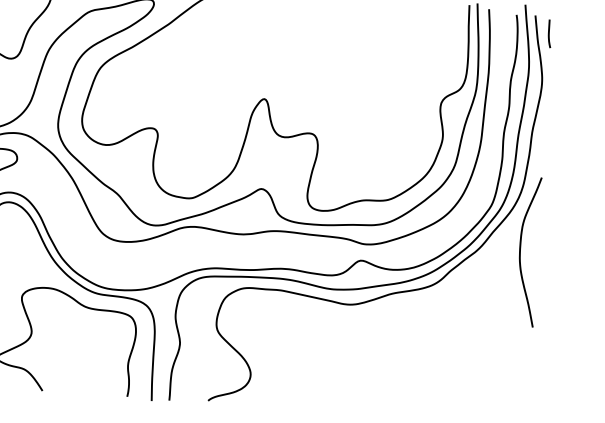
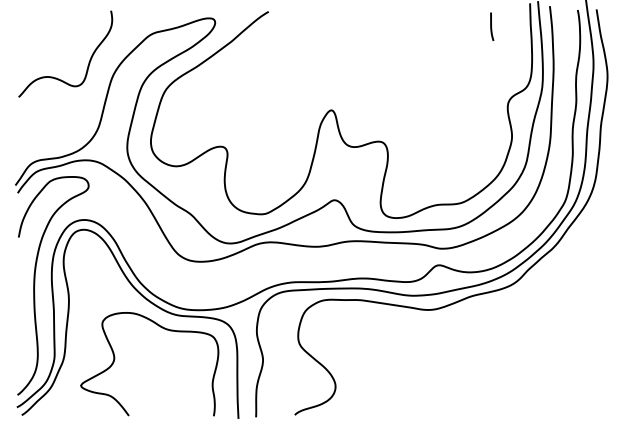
curve: (549, 33) -> (491, 26), moved
curve: (521, 251) -> (597, 245), removed

